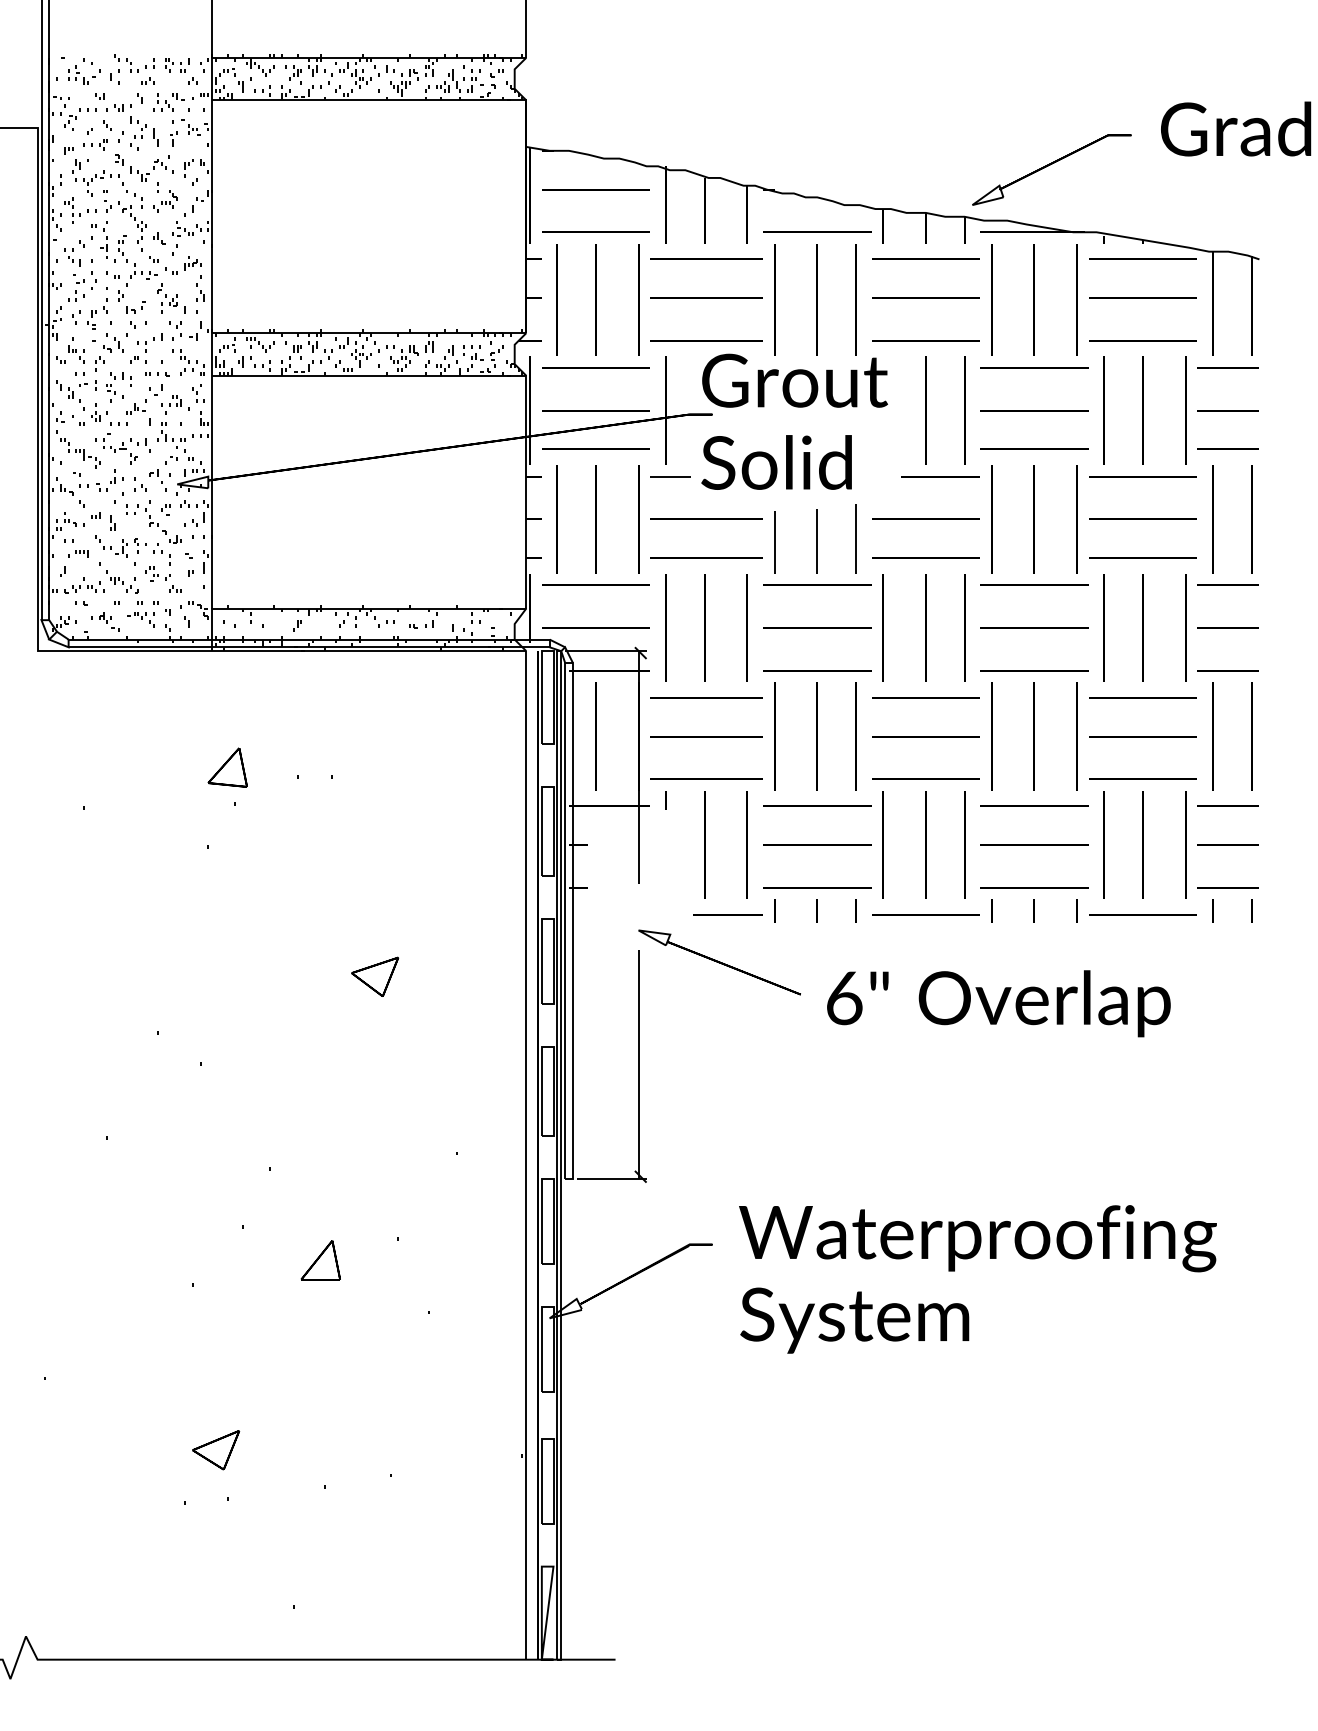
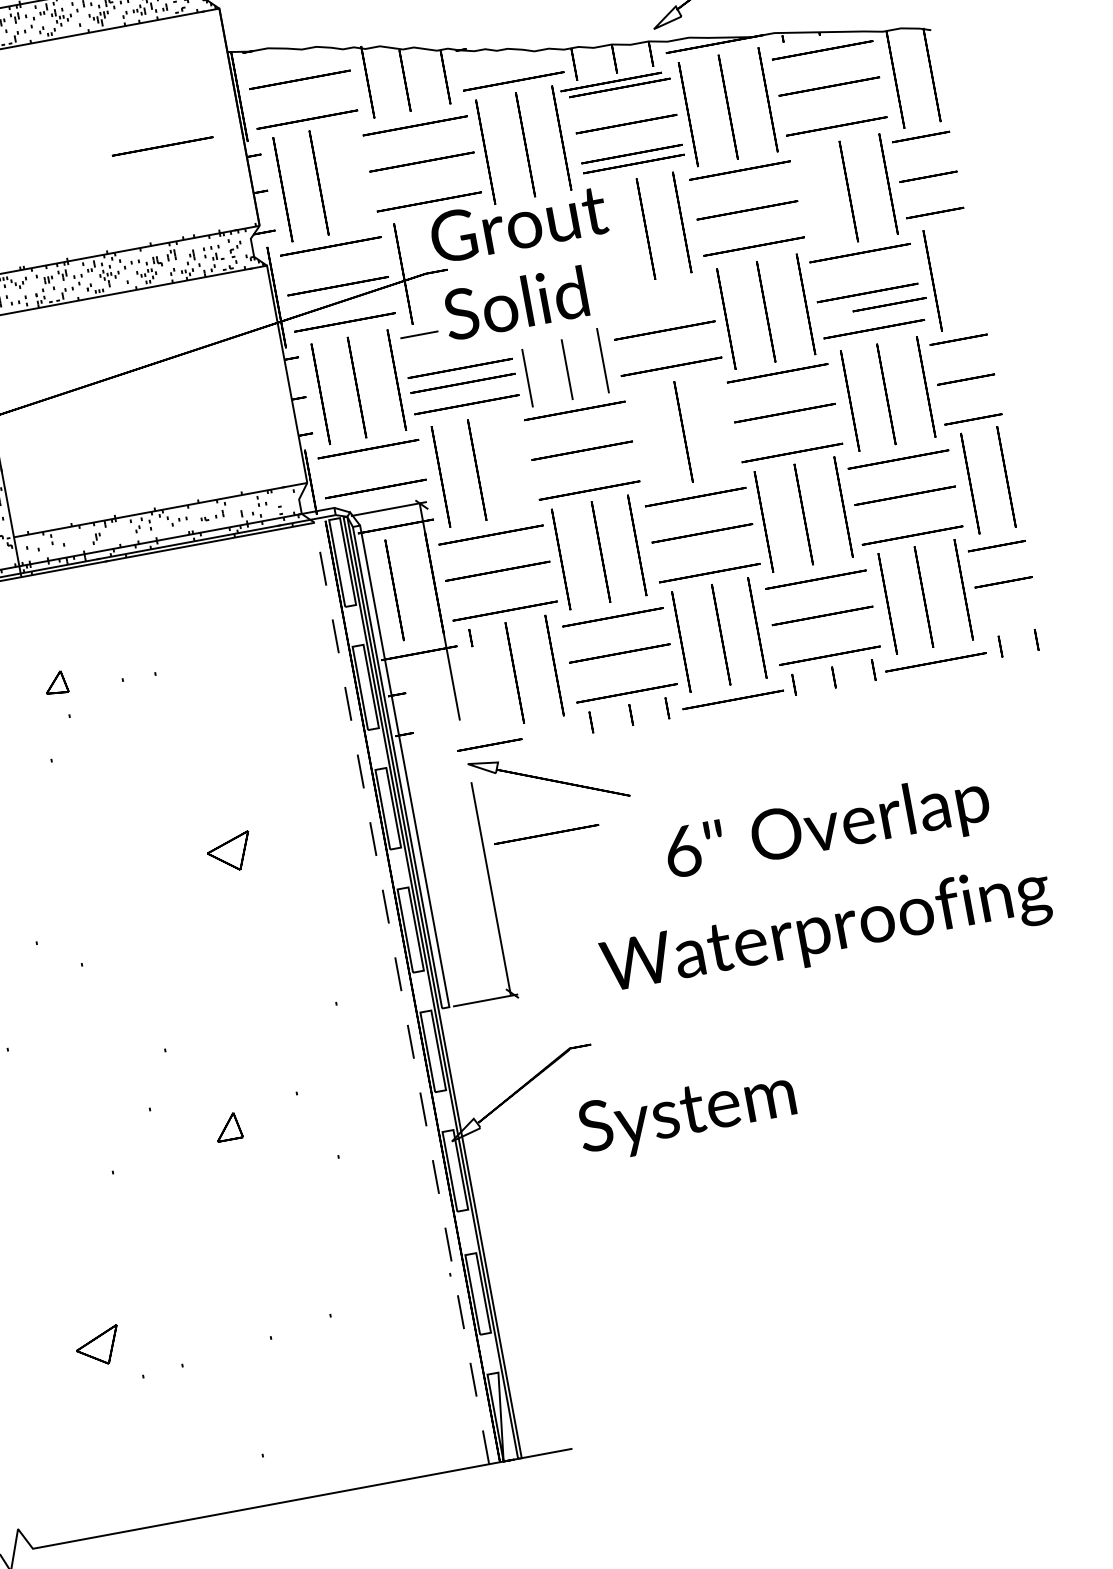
line: (440, 231) -> (161, 145), added
line: (917, 251) -> (610, 82), added
line: (638, 299) -> (358, 175), removed
line: (925, 329) -> (631, 153), added
line: (1103, 410) -> (811, 198), removed
line: (940, 476) -> (889, 304), moved
line: (1251, 519) -> (968, 274), removed
line: (706, 534) -> (462, 382), added
line: (746, 627) -> (516, 462), removed
line: (882, 627) -> (643, 439), removed
line: (964, 627) -> (719, 424), removed
part: (227, 767) -> (55, 683), size x0.6
line: (1227, 887) -> (1010, 622), removed
line: (727, 914) -> (489, 744), moved
text: (998, 1003) -> (827, 829), moved
line: (706, 1018) -> (546, 834), added
line: (526, 1154) -> (401, 992), solid -> dashed
text: (977, 1238) -> (826, 932), moved
part: (320, 1260) -> (227, 1127), size x0.7
text: (854, 1320) -> (687, 1114), moved
part: (216, 1450) -> (98, 1347), moved

